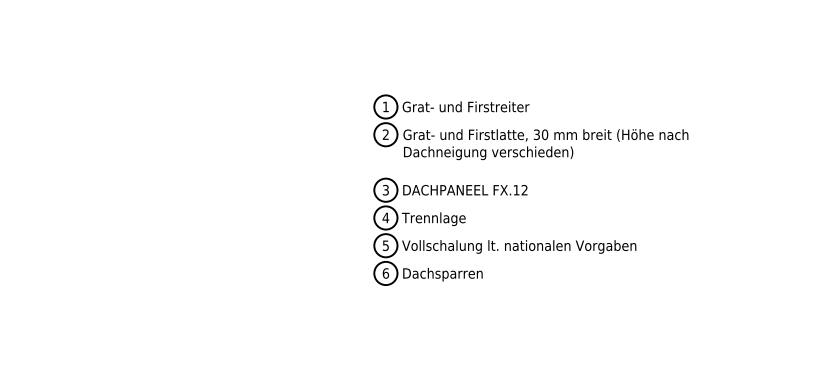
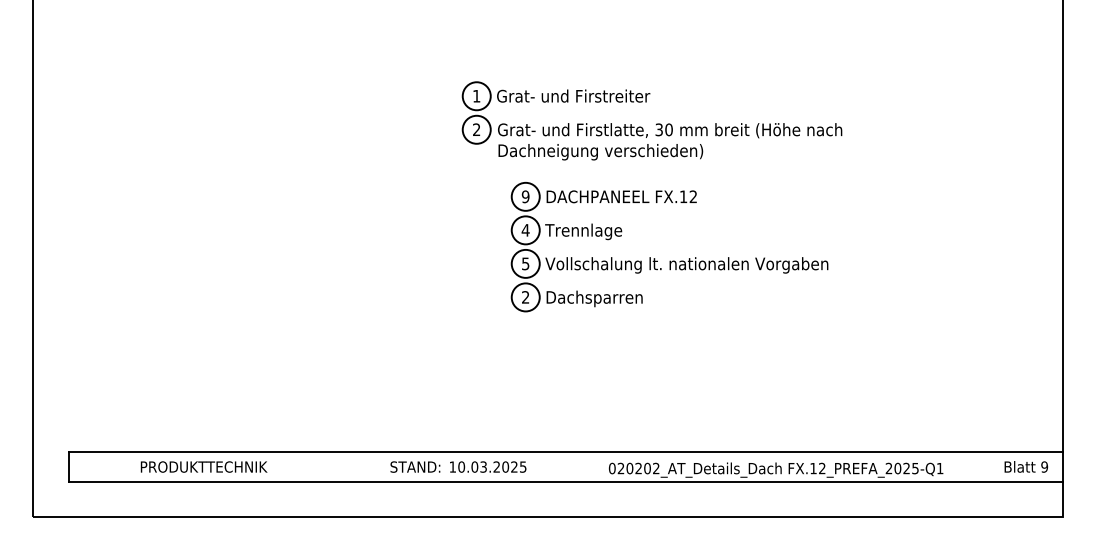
part: (530, 127) -> (651, 120), moved
text: (385, 189) -> (525, 196), 3 -> 9
text: (385, 273) -> (525, 297), 6 -> 2

